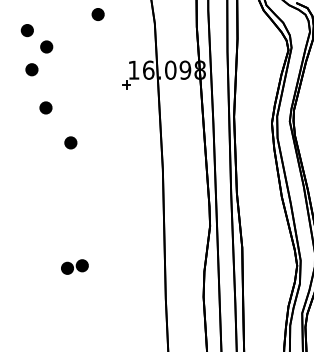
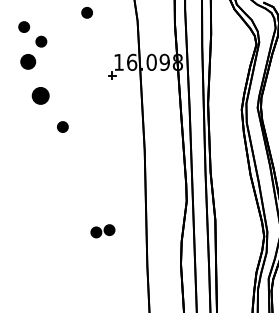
part: (31, 69) -> (27, 61), size x1.4
part: (45, 107) -> (40, 95), size x1.6
part: (74, 266) -> (102, 230), moved

